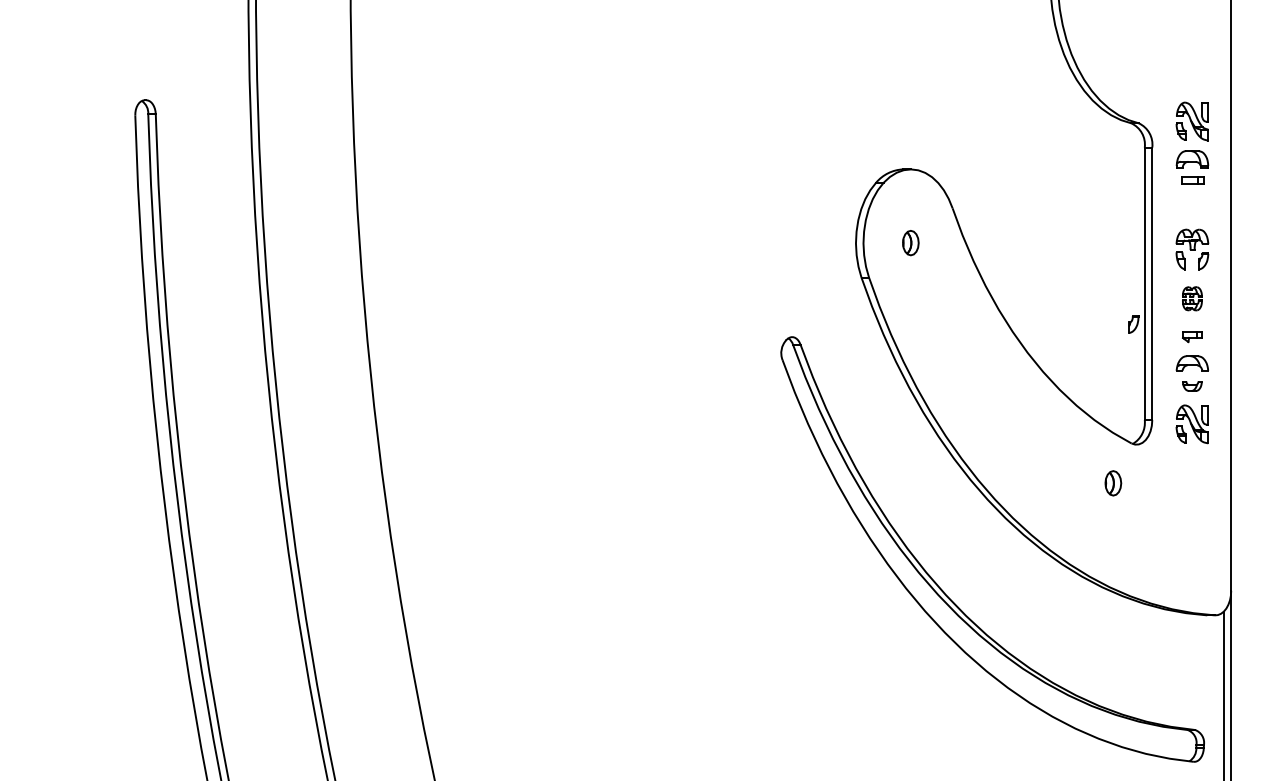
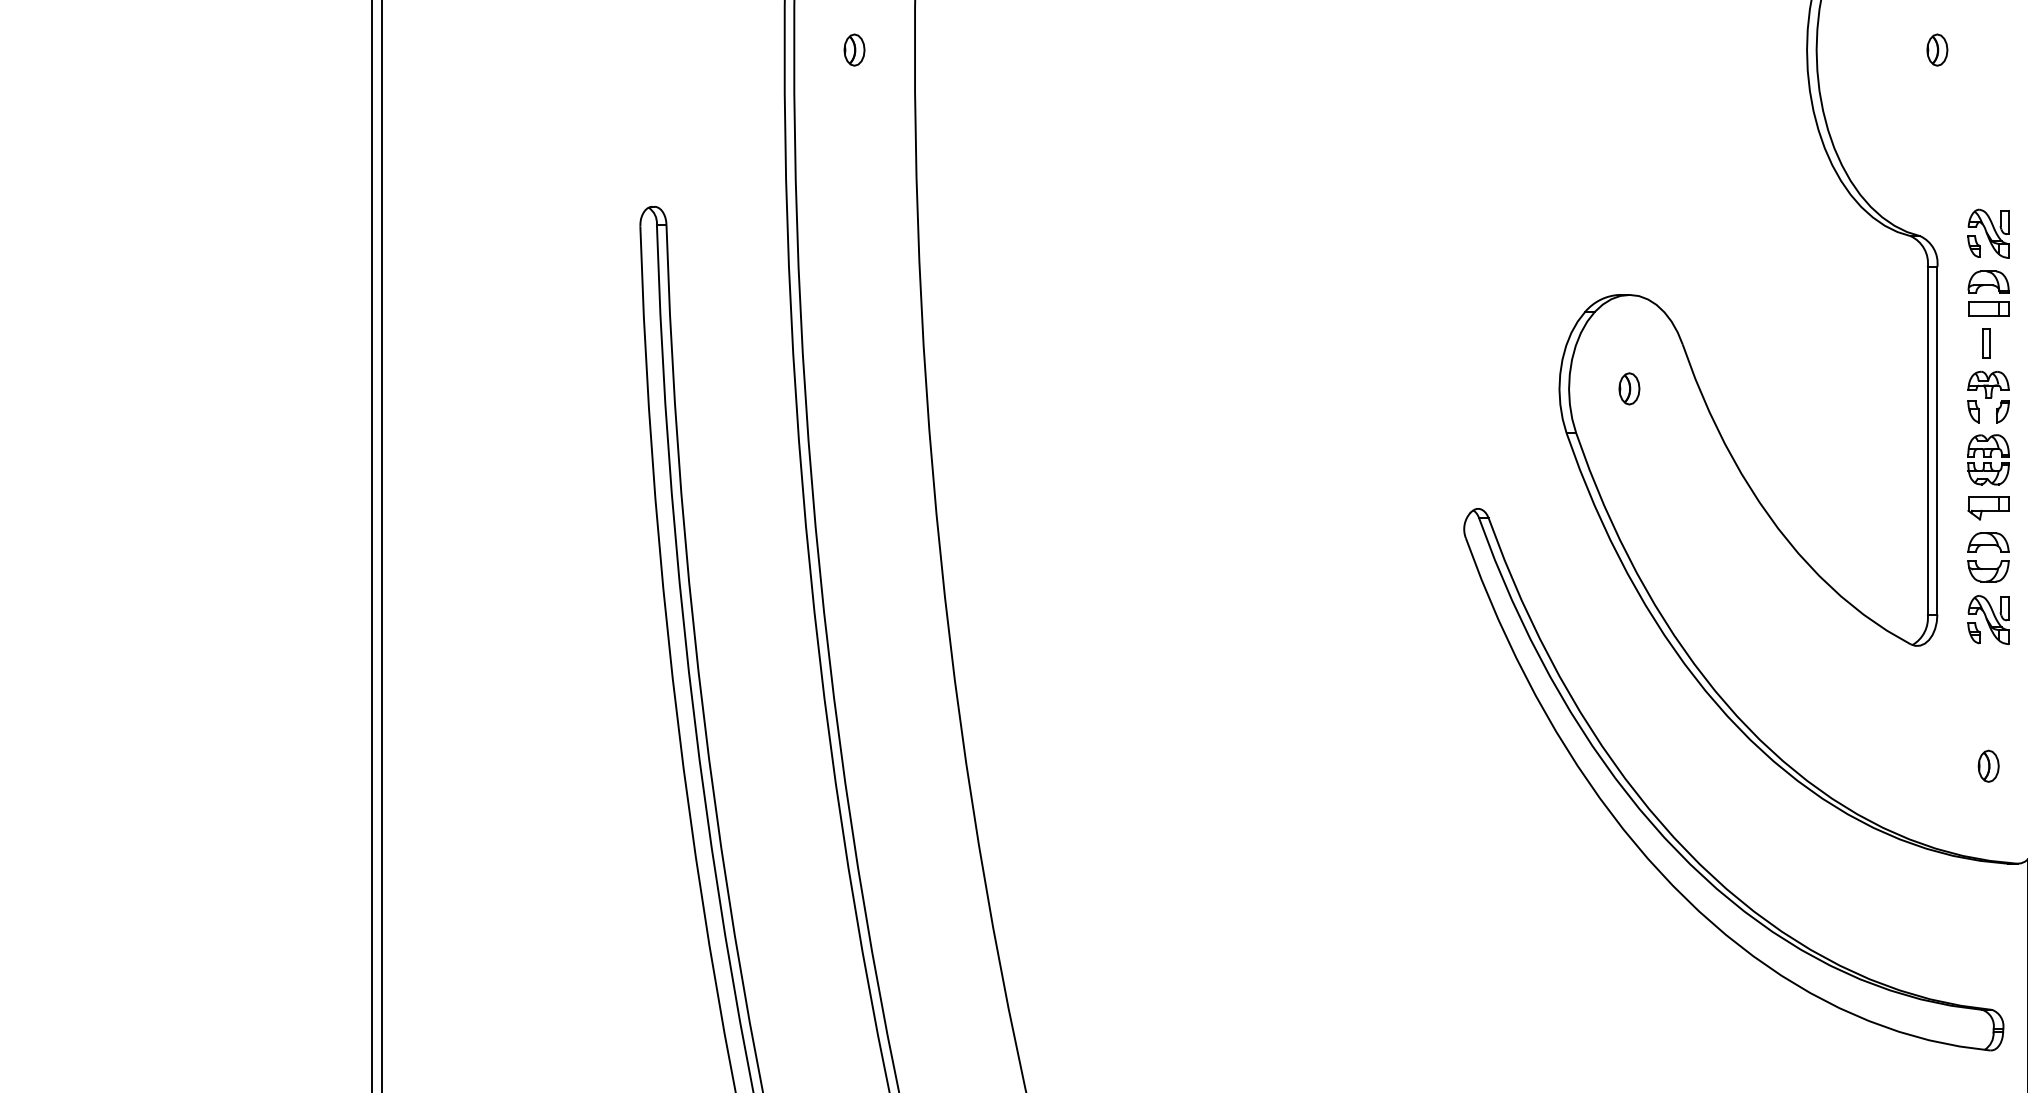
part: (1192, 180) -> (1988, 308), size x1.43
part: (1190, 207) -> (1986, 343), added
part: (1192, 298) -> (1988, 459), size x1.67
part: (1133, 324) -> (1913, 492), removed
part: (1192, 336) -> (1988, 508), size x1.67
part: (1192, 386) -> (1988, 571), size x1.67
part: (1113, 482) -> (1988, 765), moved

